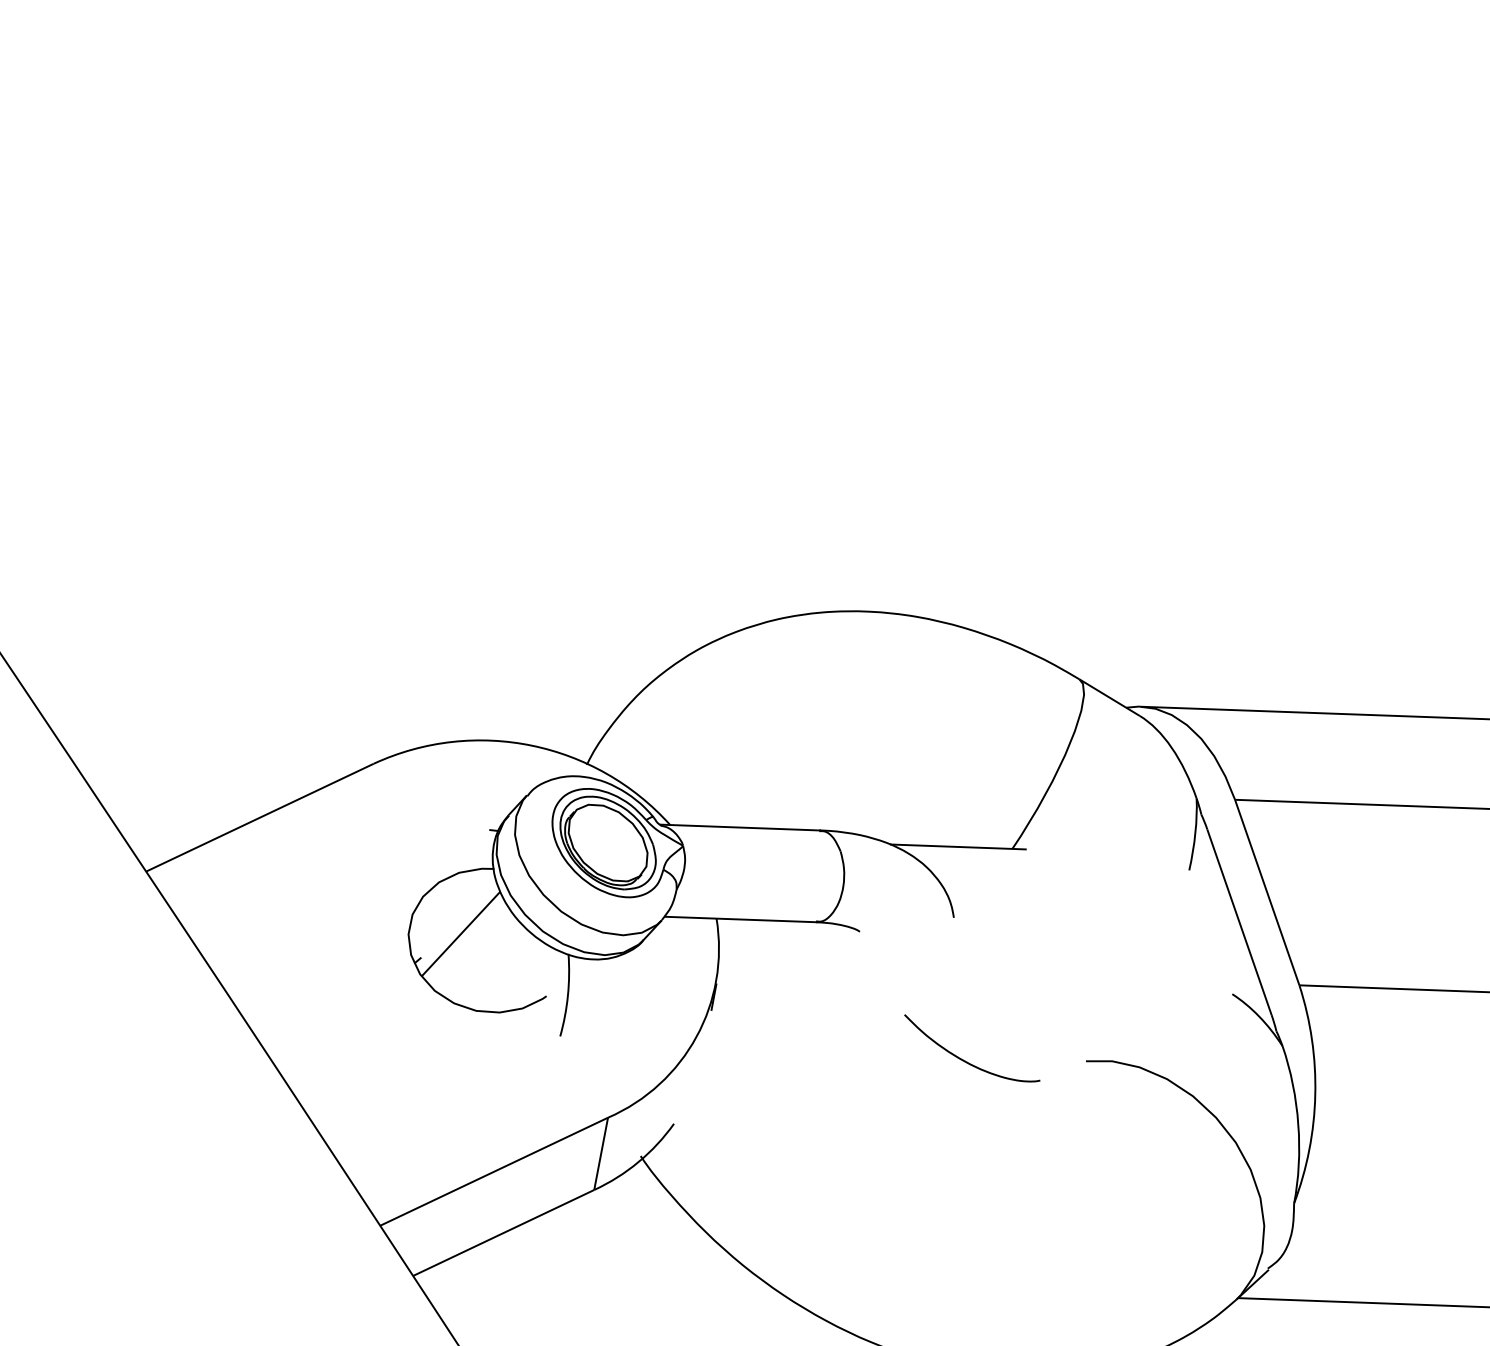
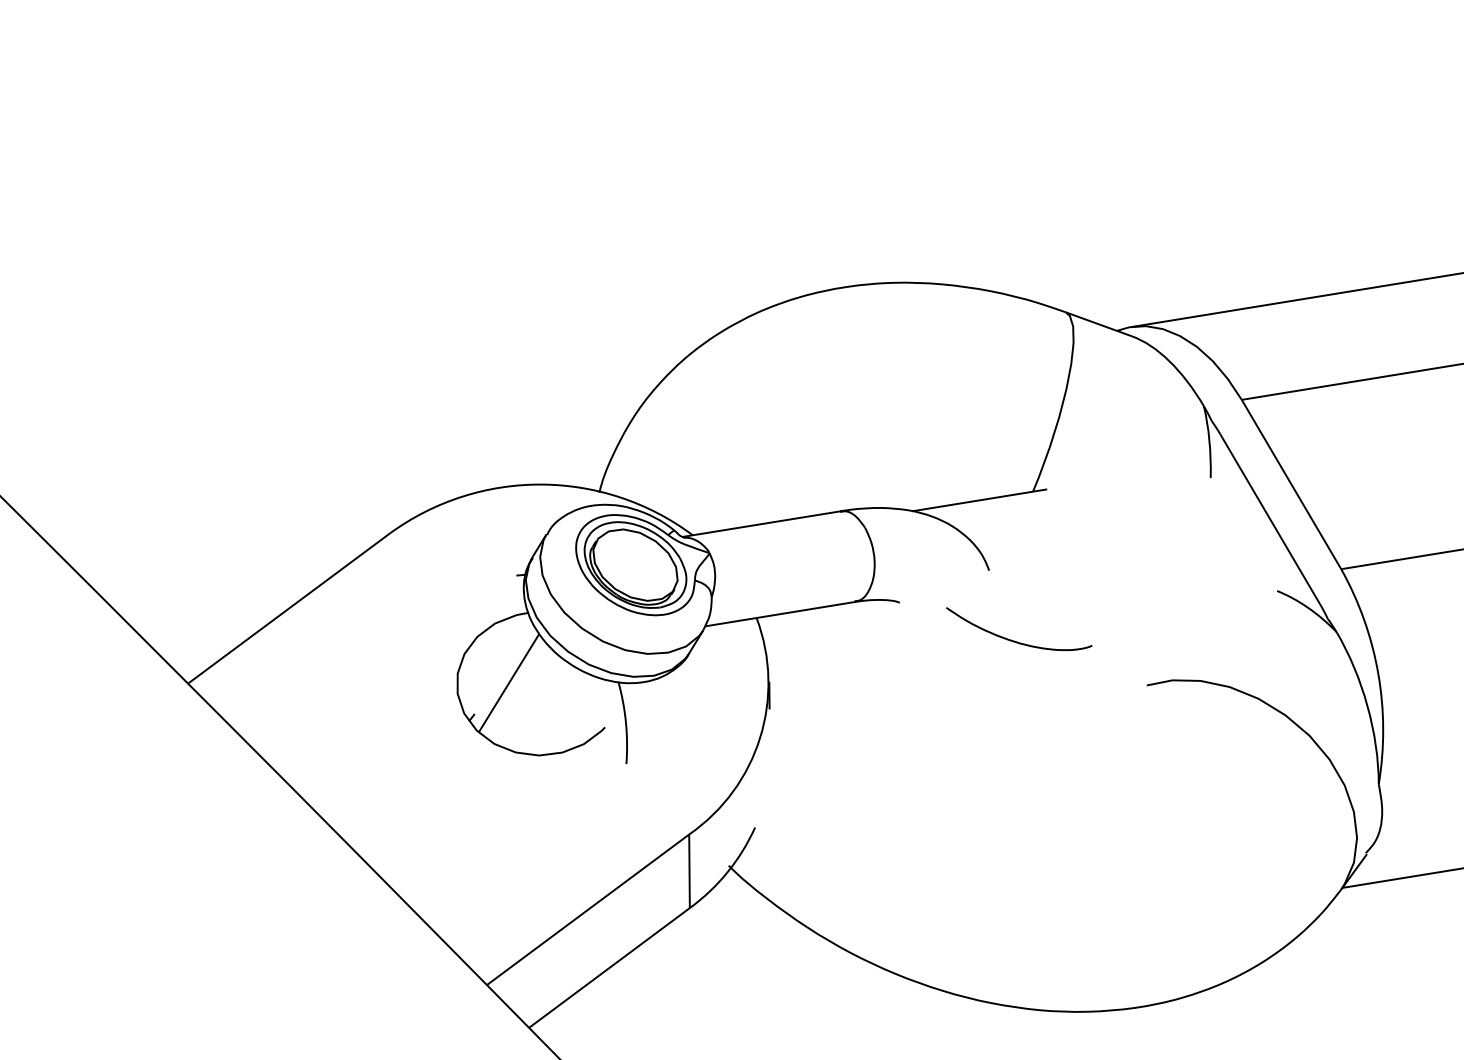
curve: (965, 1060) -> (1015, 640), moved

